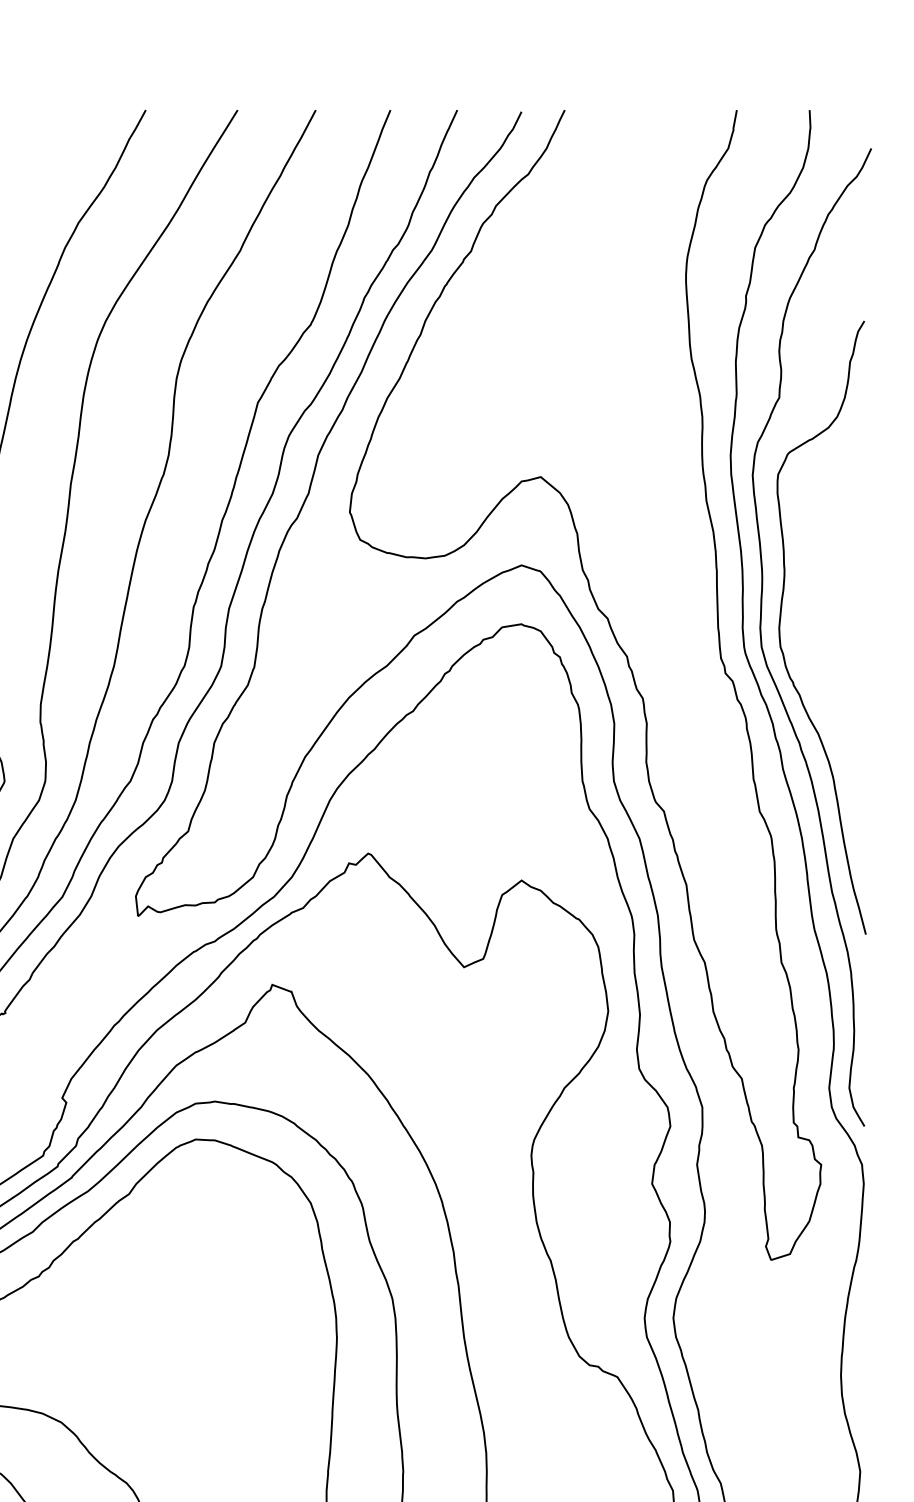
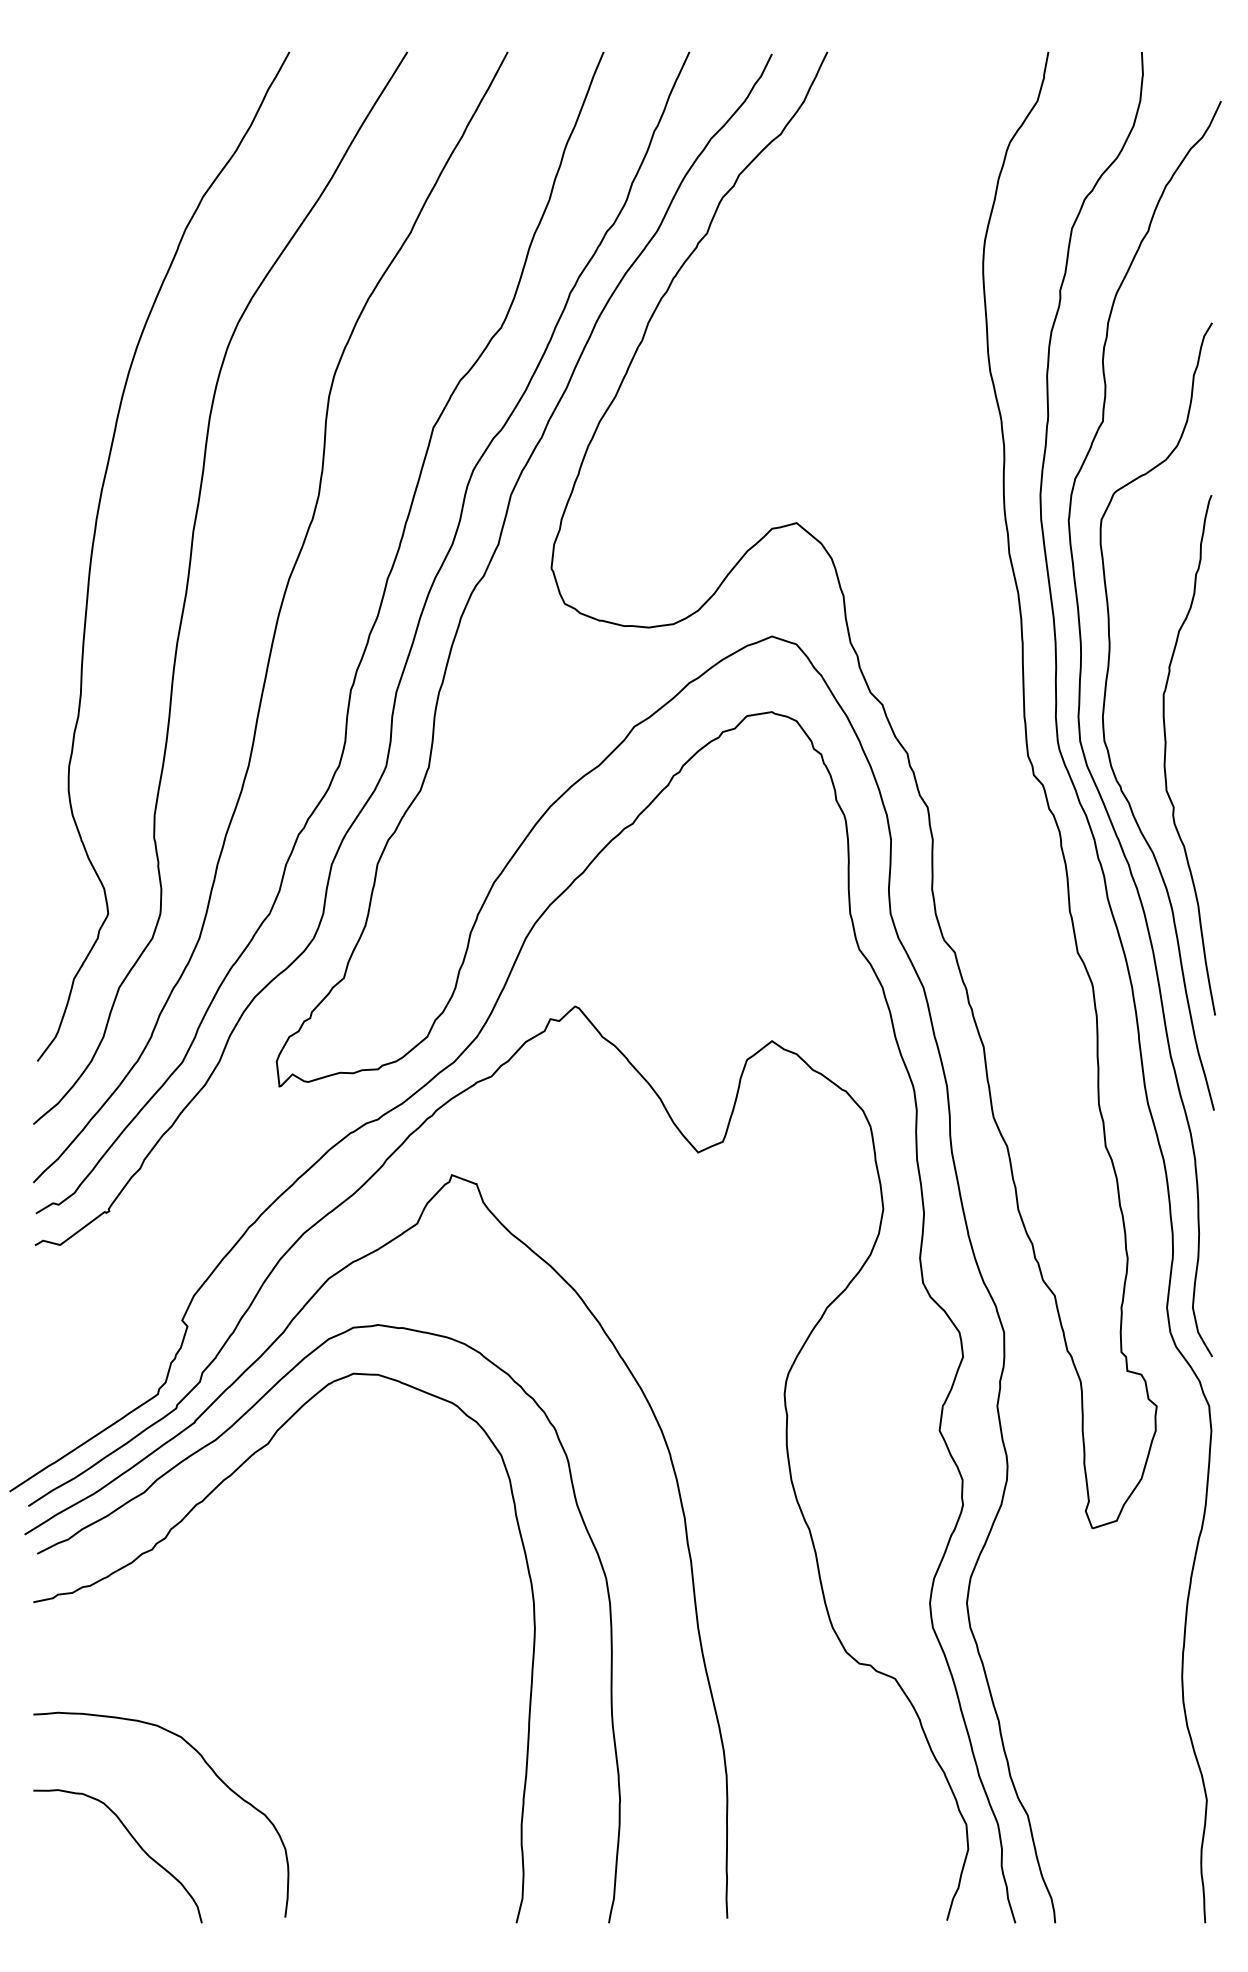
curve: (828, 655) -> (1166, 752), added

